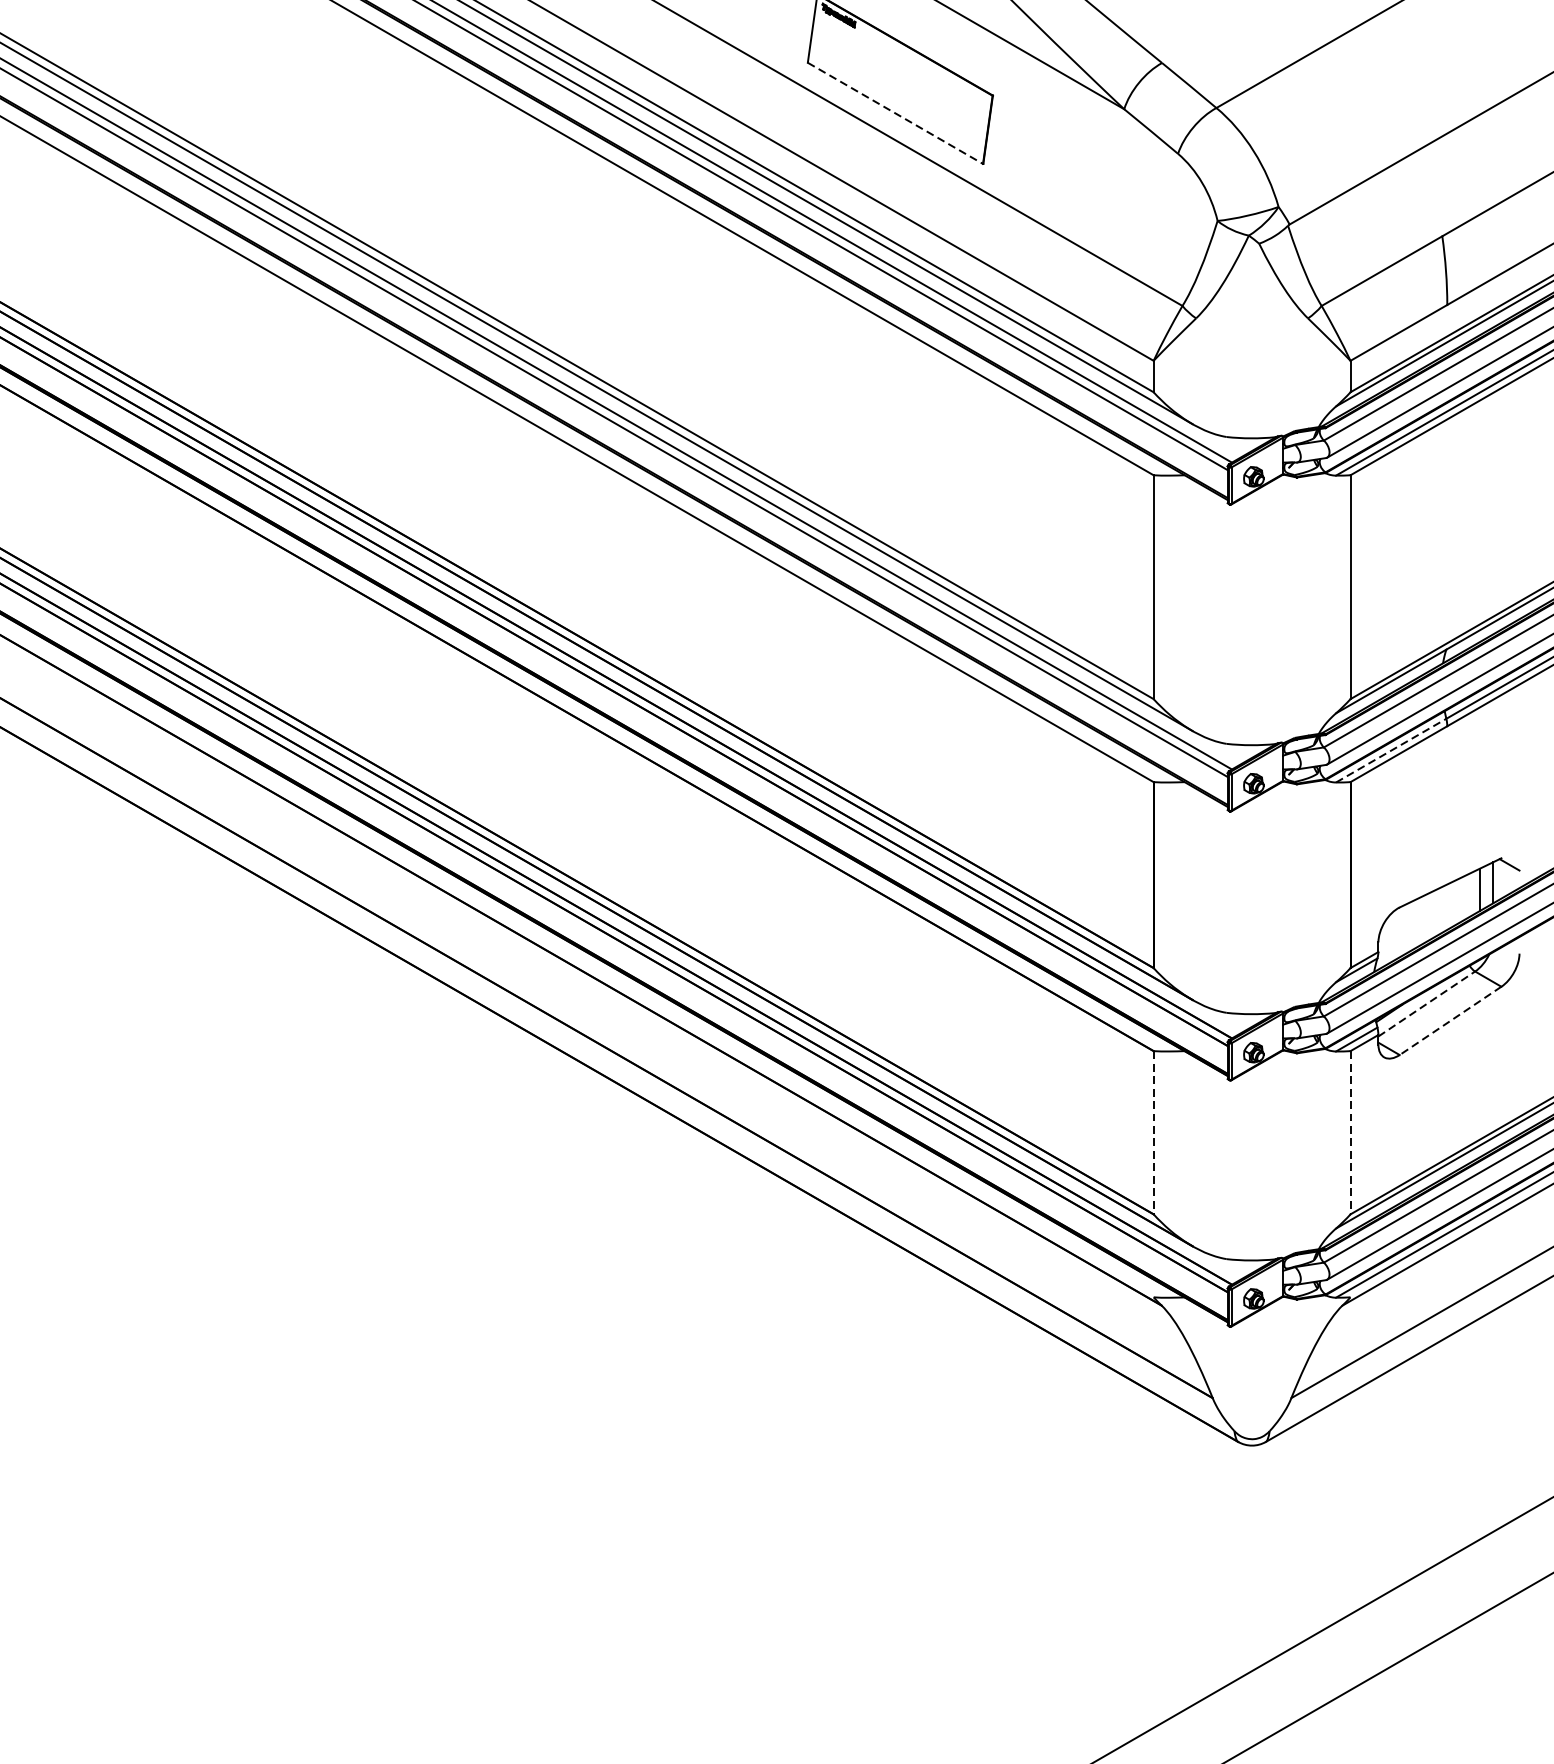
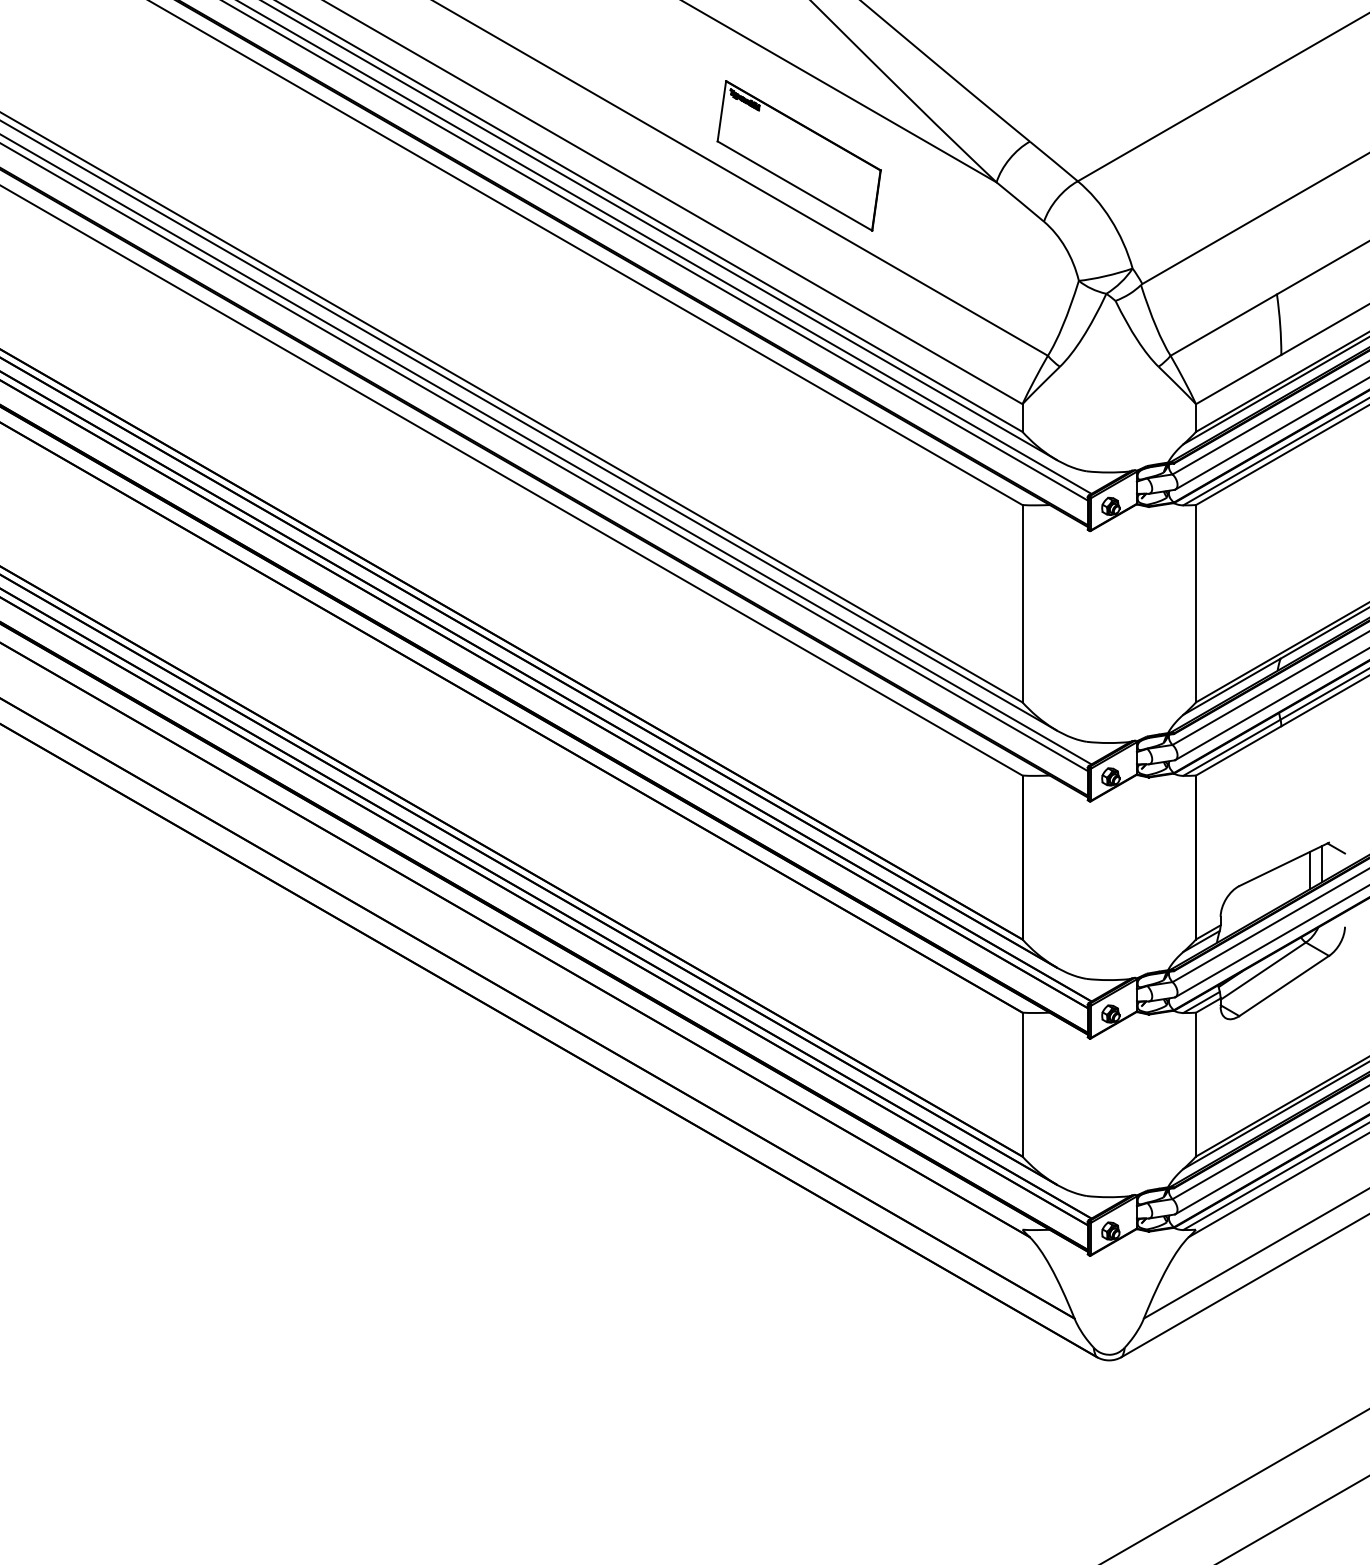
line: (896, 113) -> (795, 186), dashed -> solid
line: (1391, 750) -> (1232, 747), dashed -> solid
line: (1427, 1003) -> (1263, 970), dashed -> solid
line: (1450, 1021) -> (1284, 986), dashed -> solid
line: (1153, 1132) -> (1022, 1084), dashed -> solid
line: (1351, 1132) -> (1196, 1084), dashed -> solid

